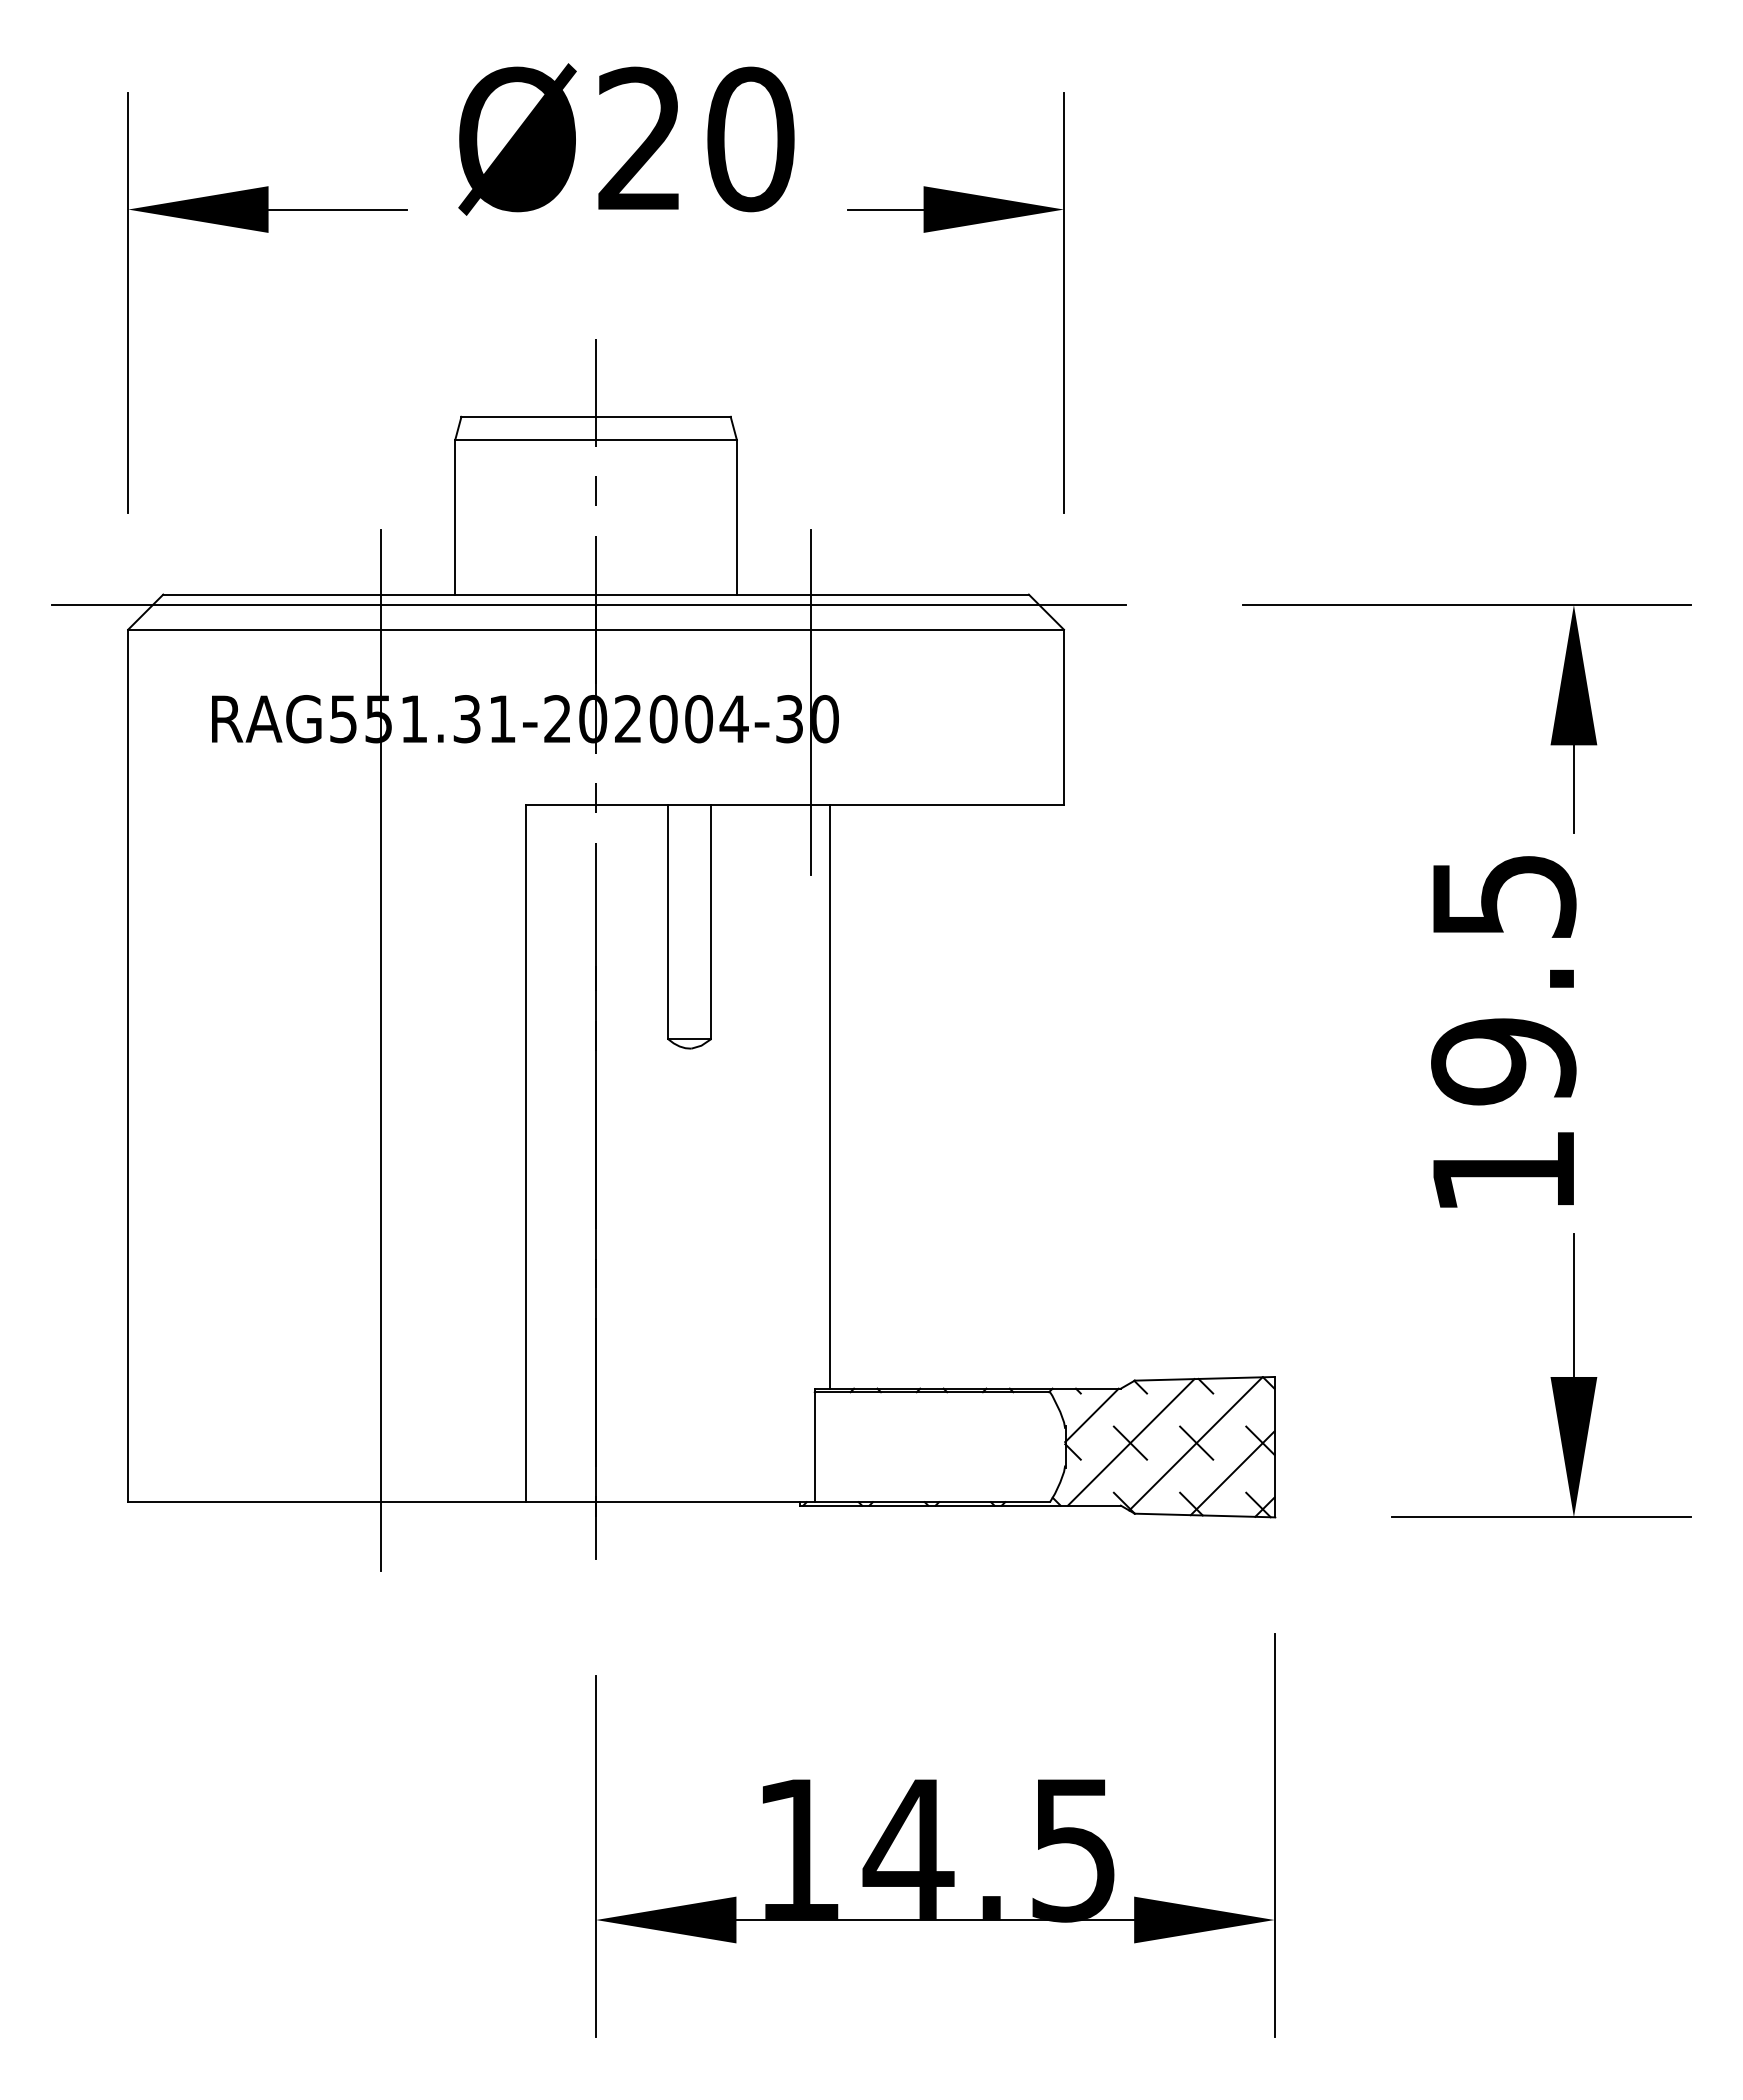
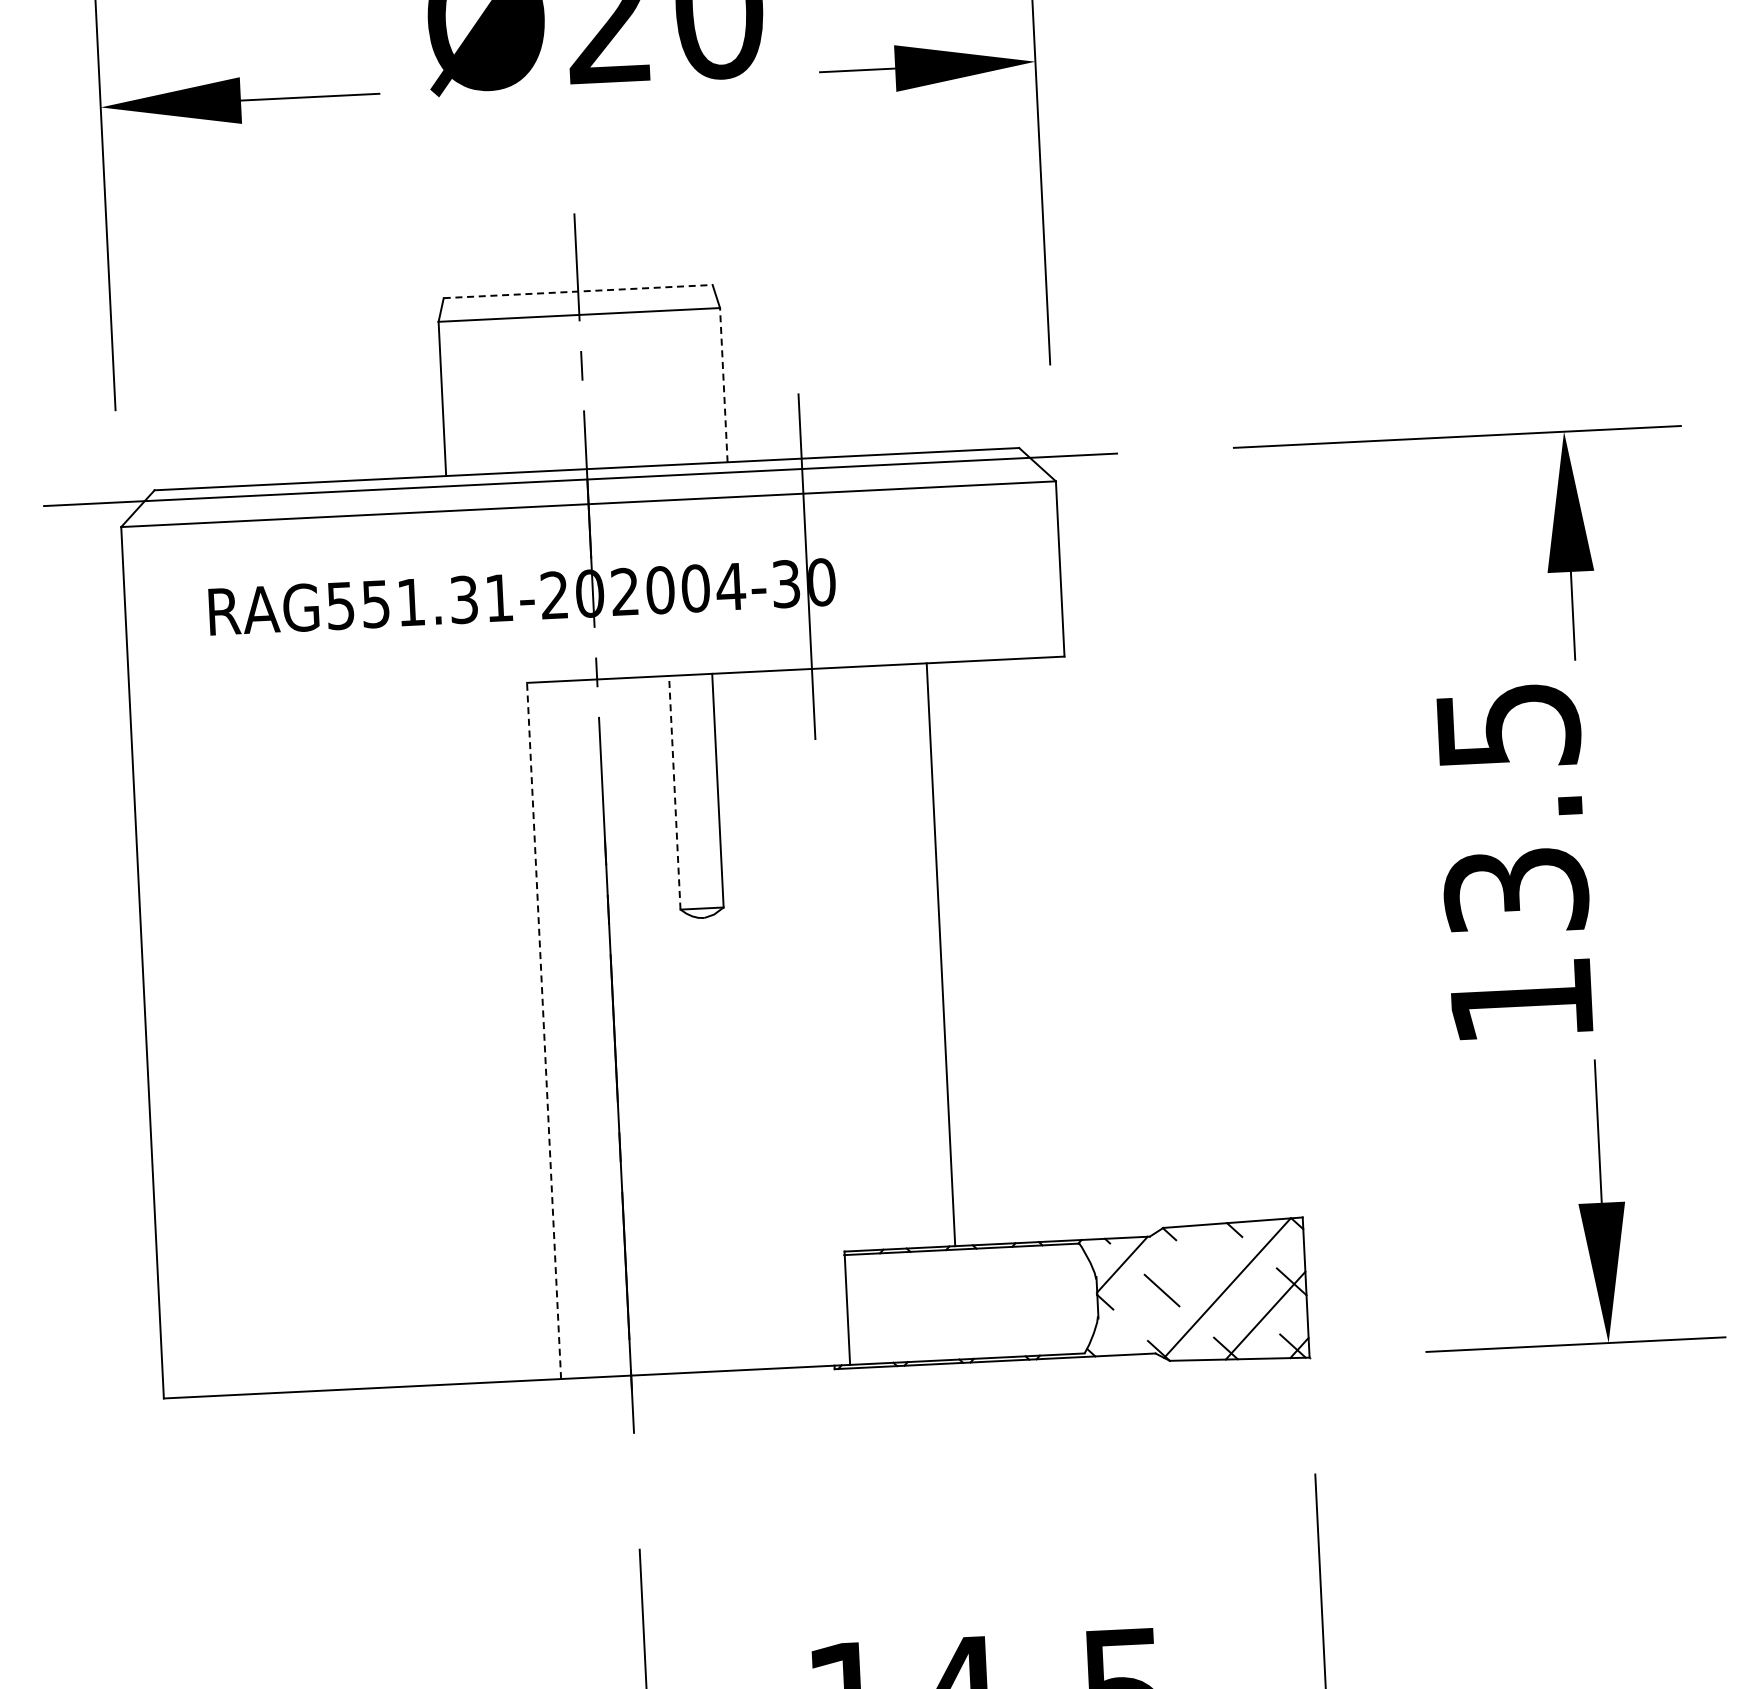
line: (596, 416) -> (578, 291), solid -> dashed
line: (736, 516) -> (723, 384), solid -> dashed
line: (668, 922) -> (675, 793), solid -> dashed
line: (381, 1050) -> (394, 934), removed
text: (1503, 1061) -> (1516, 891), 19.5 -> 13.5
line: (830, 1096) -> (941, 954), moved
line: (525, 1153) -> (543, 1030), solid -> dashed
line: (1130, 1442) -> (1162, 1289), removed
line: (1196, 1442) -> (1227, 1286), removed

